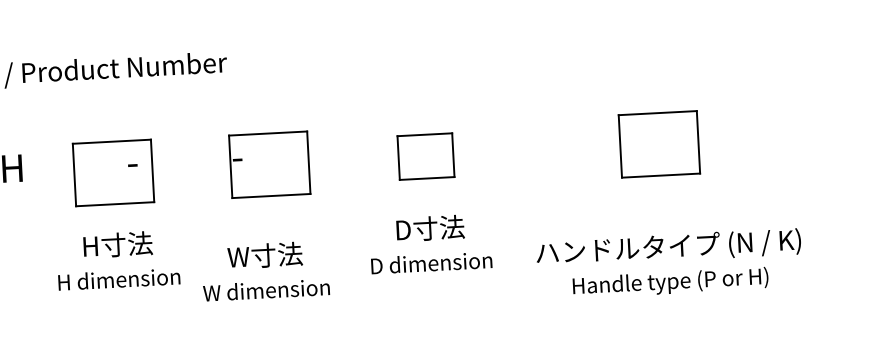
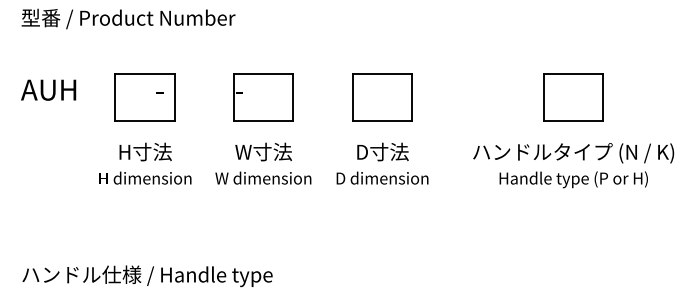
part: (659, 144) -> (573, 97), moved
part: (426, 156) -> (382, 97), size x1.43
text: (669, 264) -> (573, 165), moved
text: (265, 270) -> (263, 163), moved

